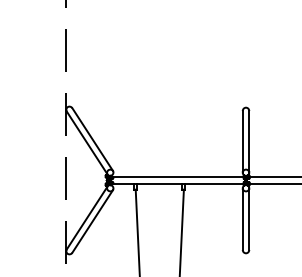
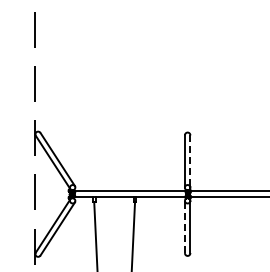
line: (249, 141) -> (190, 161), solid -> dashed
line: (242, 219) -> (184, 227), solid -> dashed

